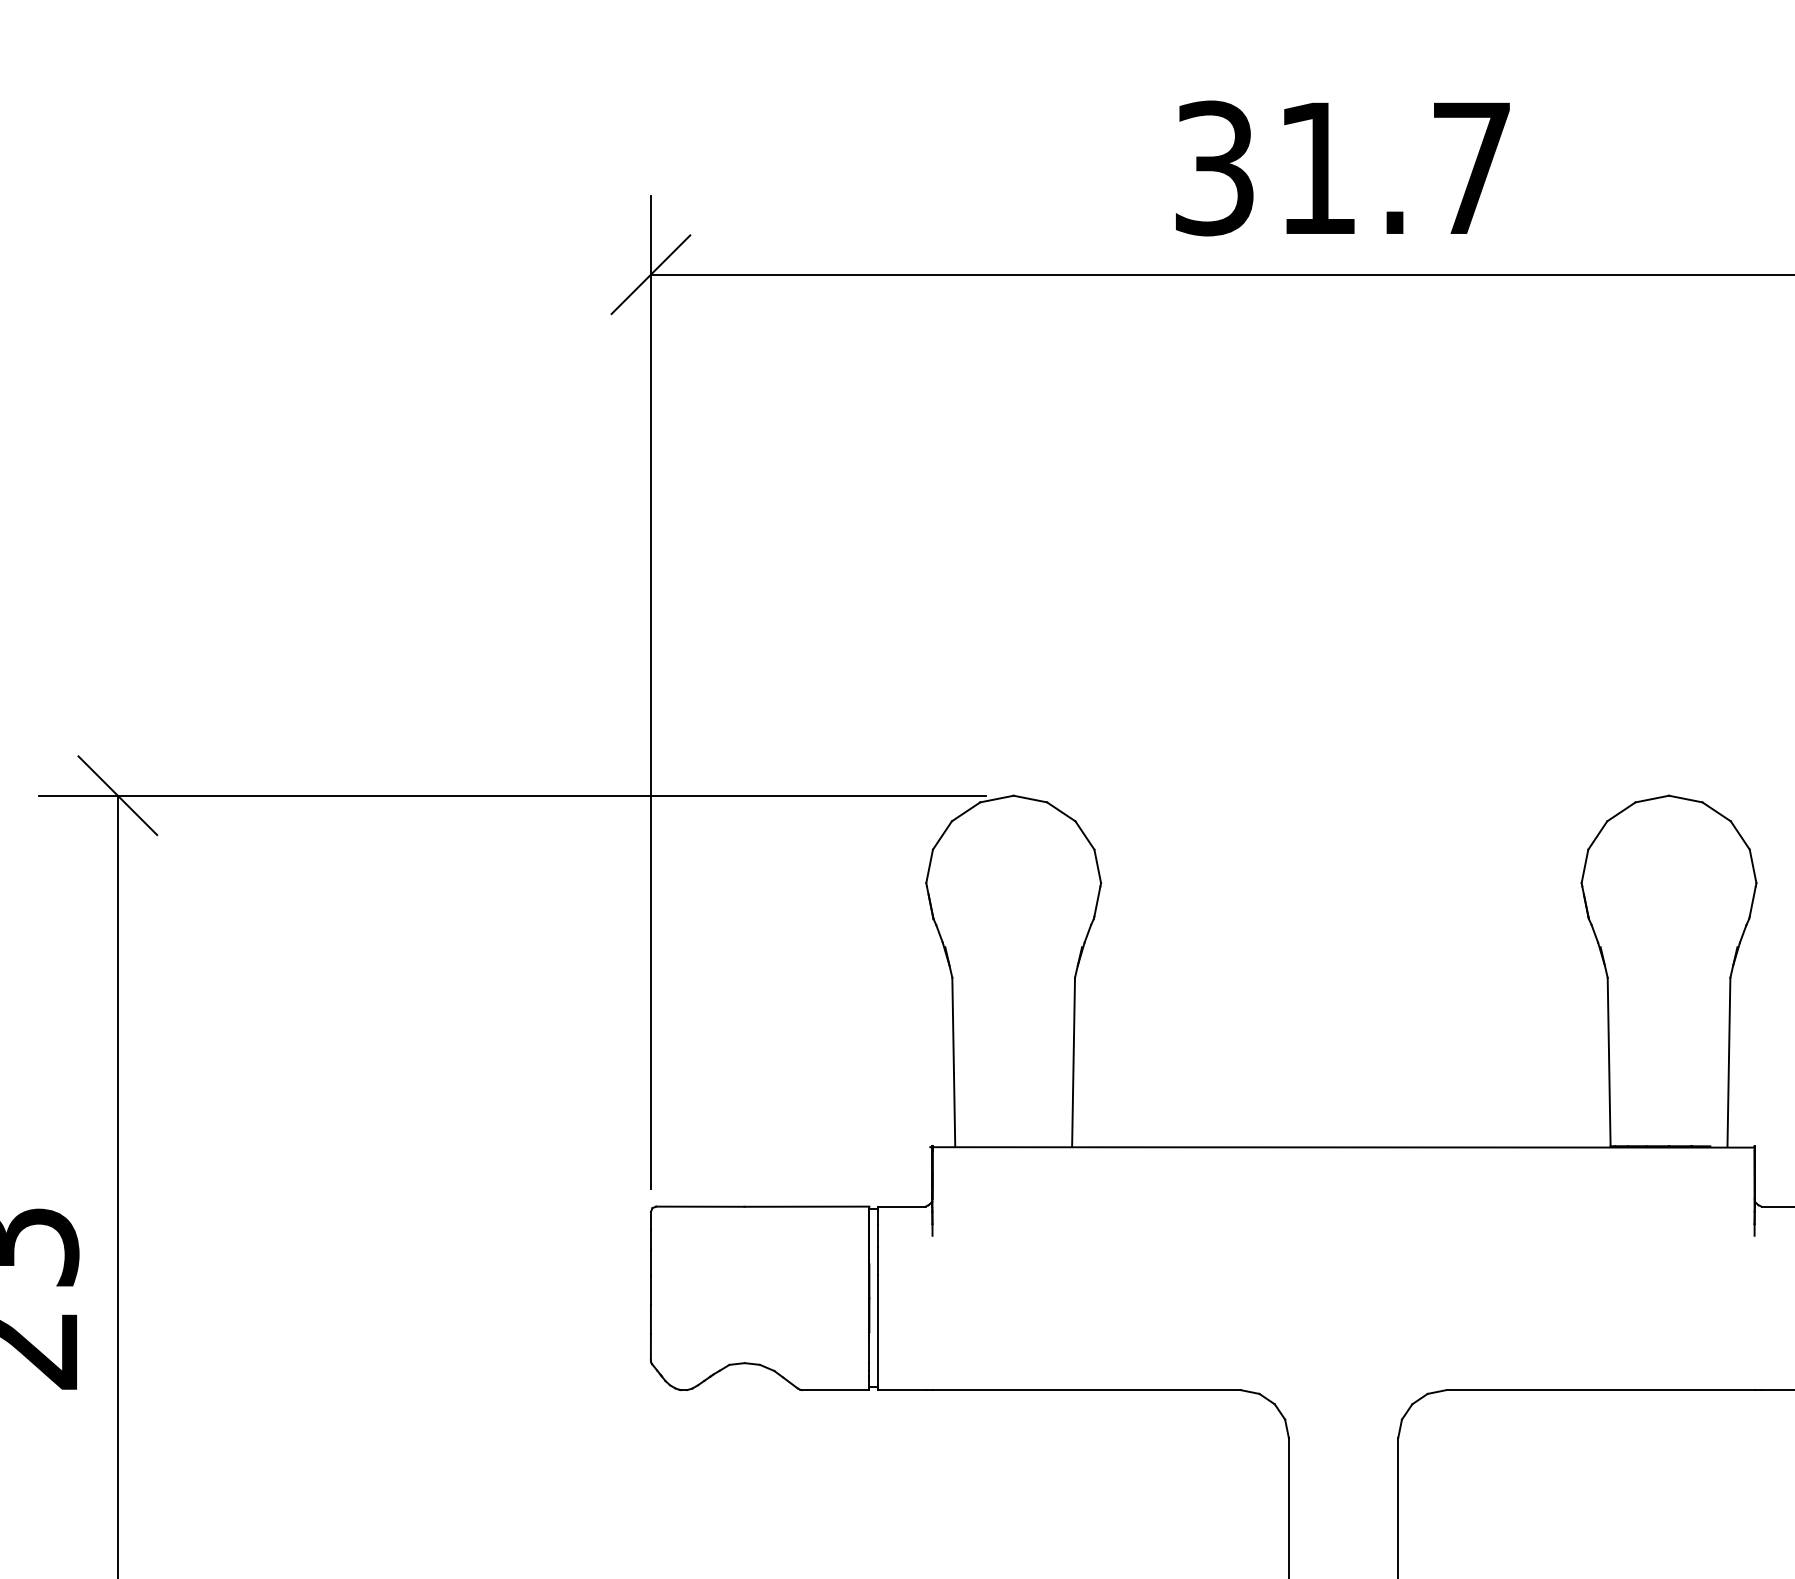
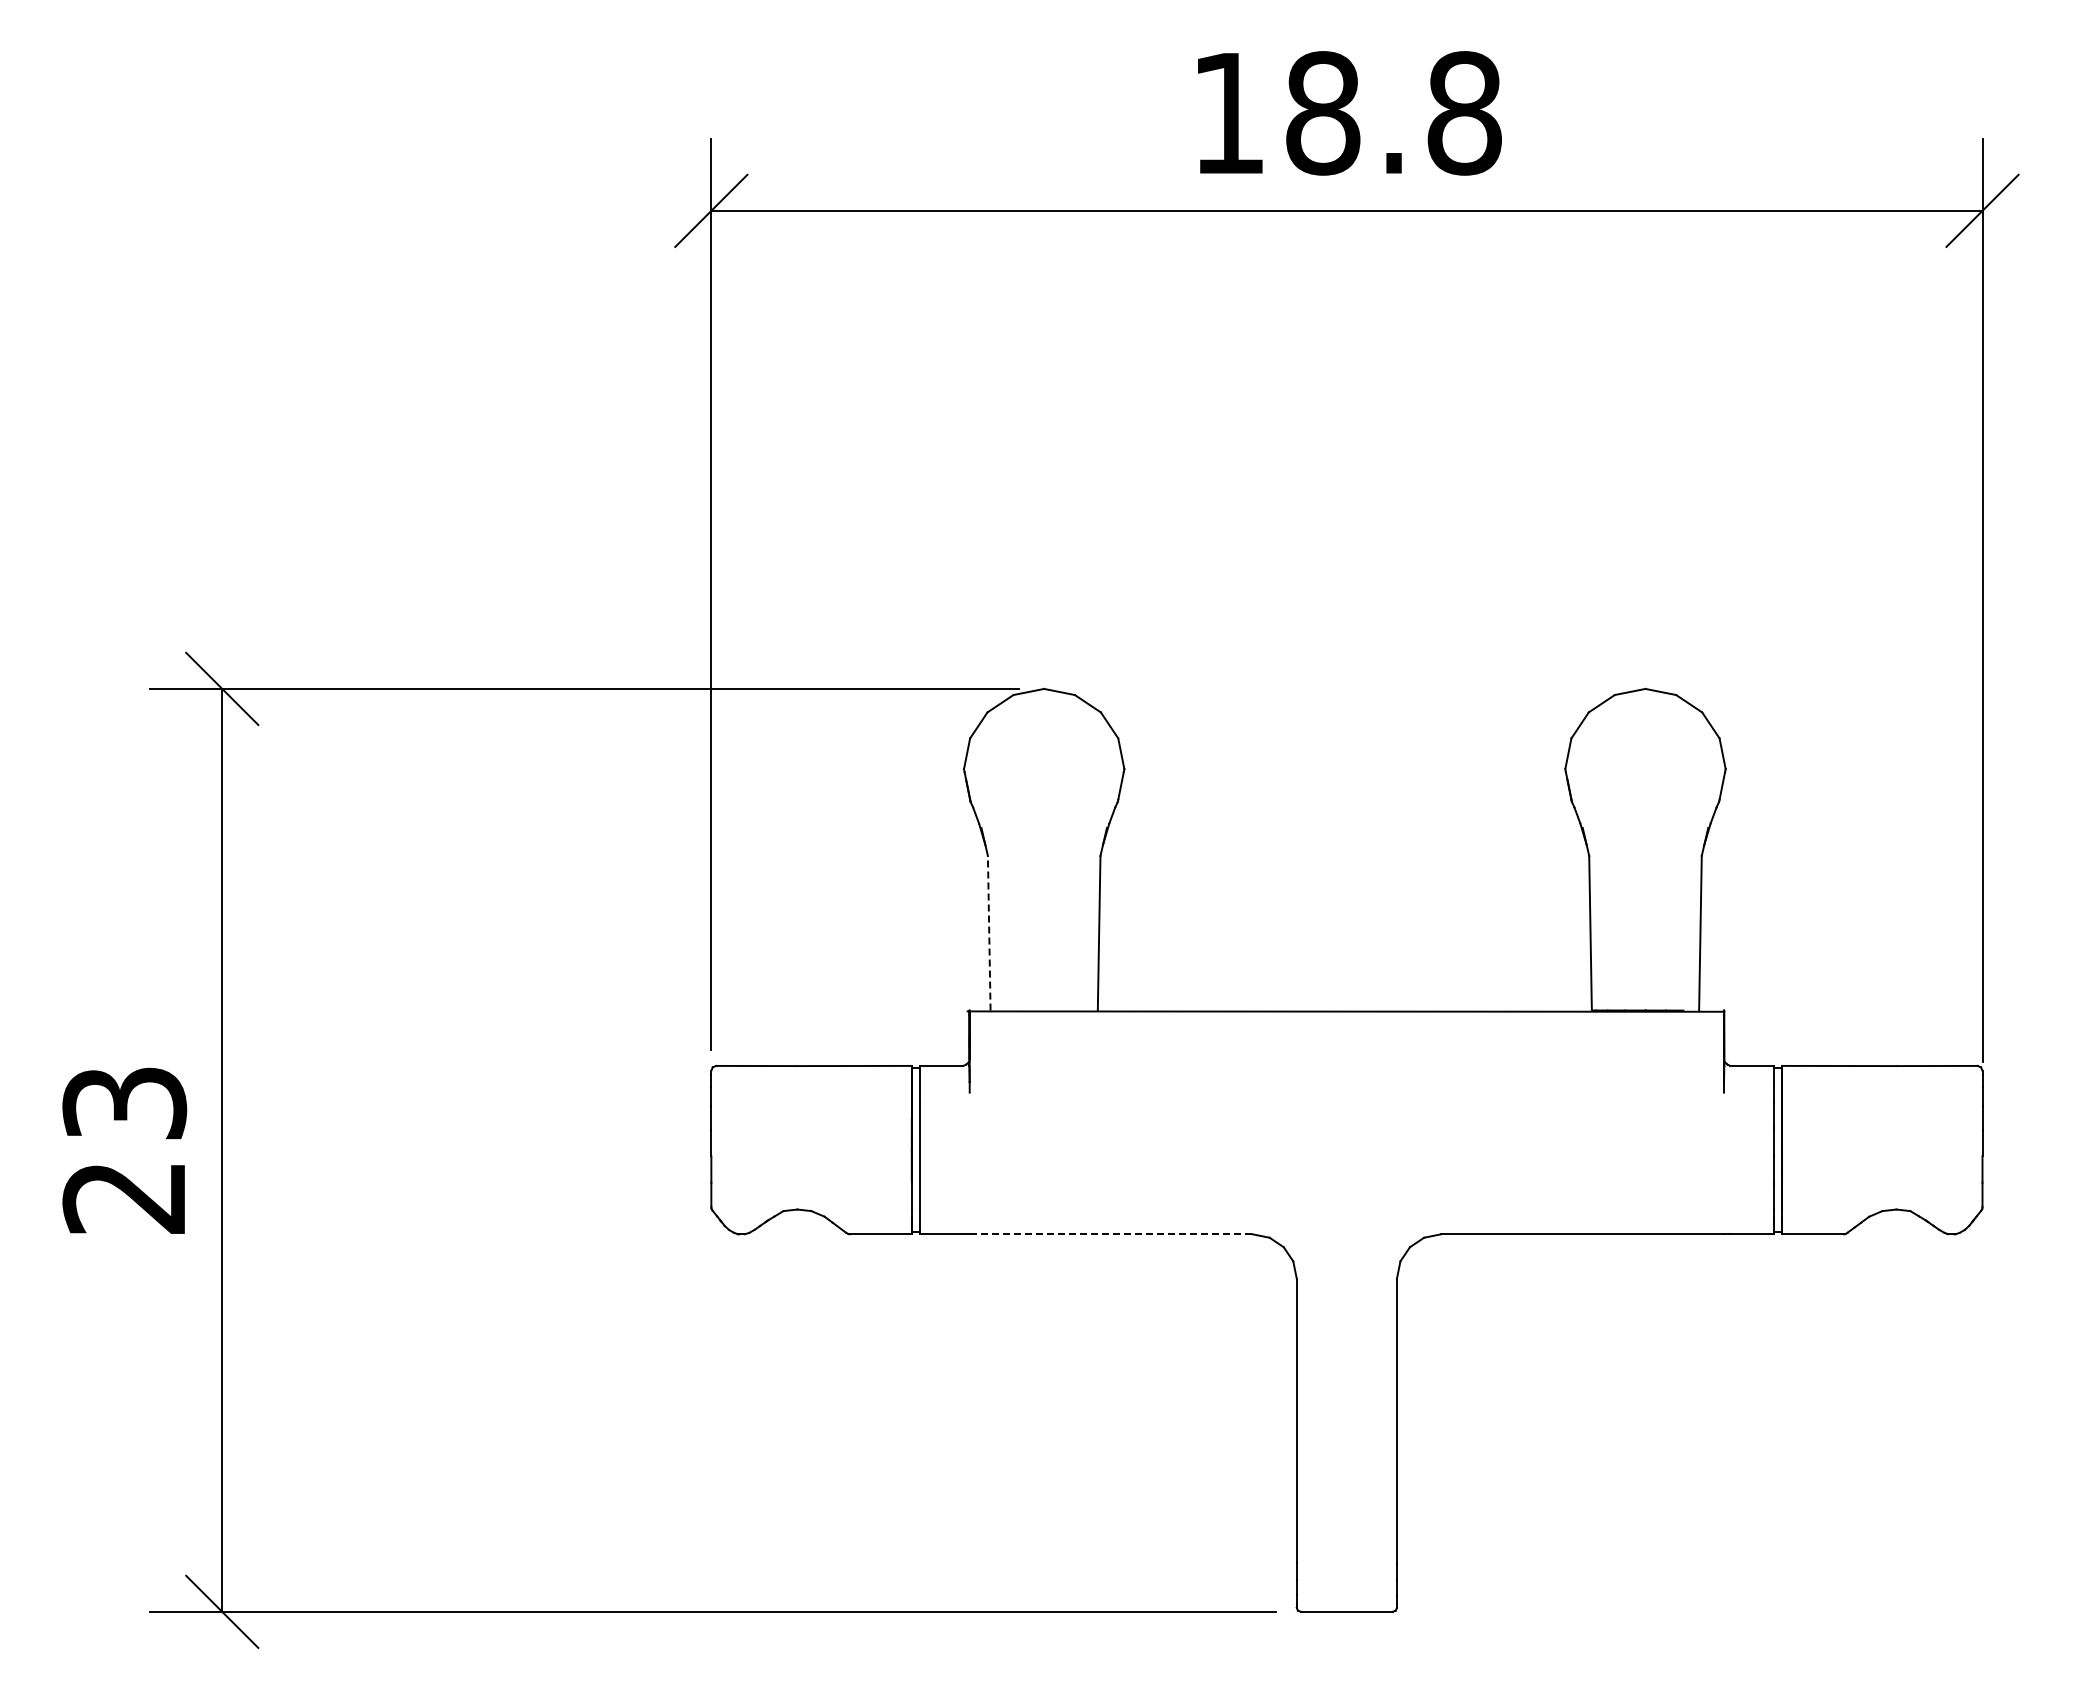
text: (1344, 168) -> (1347, 113), 31.7 -> 18.8
line: (954, 1061) -> (989, 932), solid -> dashed
line: (1085, 1390) -> (1110, 1234), solid -> dashed

